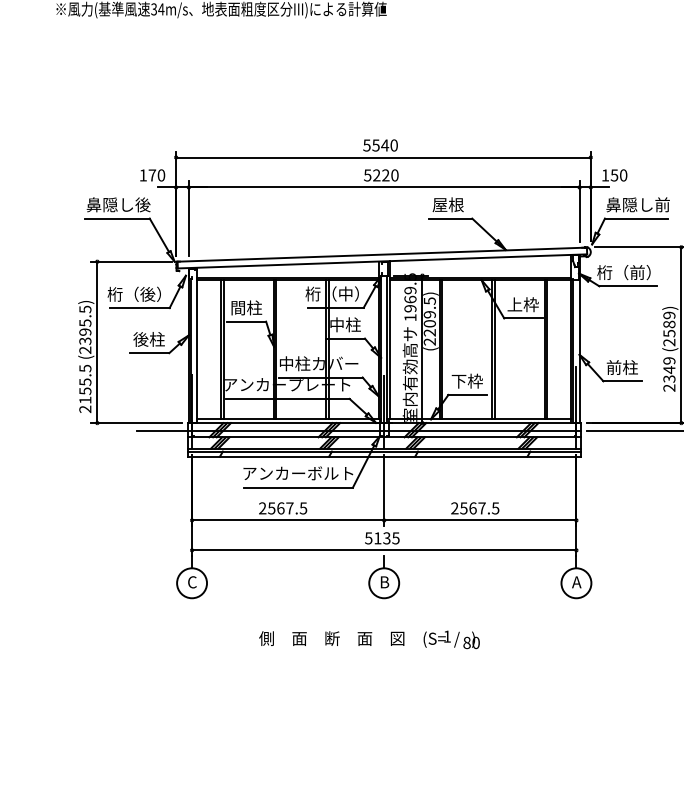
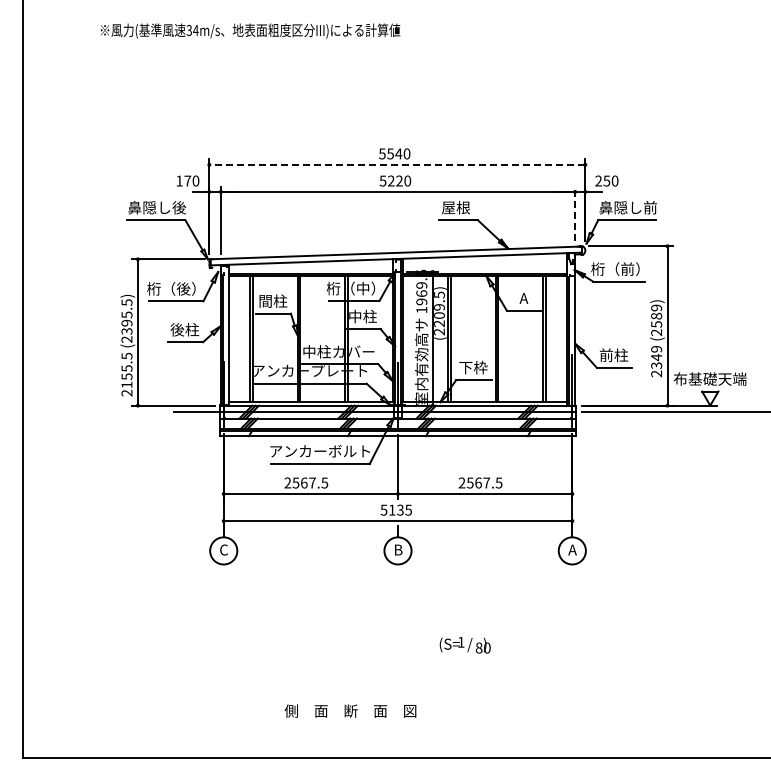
line: (382, 157) -> (396, 164), solid -> dashed
text: (605, 174) -> (598, 180), 150 -> 250
line: (579, 211) -> (575, 213), solid -> dashed
text: (523, 303) -> (524, 297), 上枠 -> A
text: (331, 637) -> (350, 710), moved
text: (450, 640) -> (464, 645), moved

